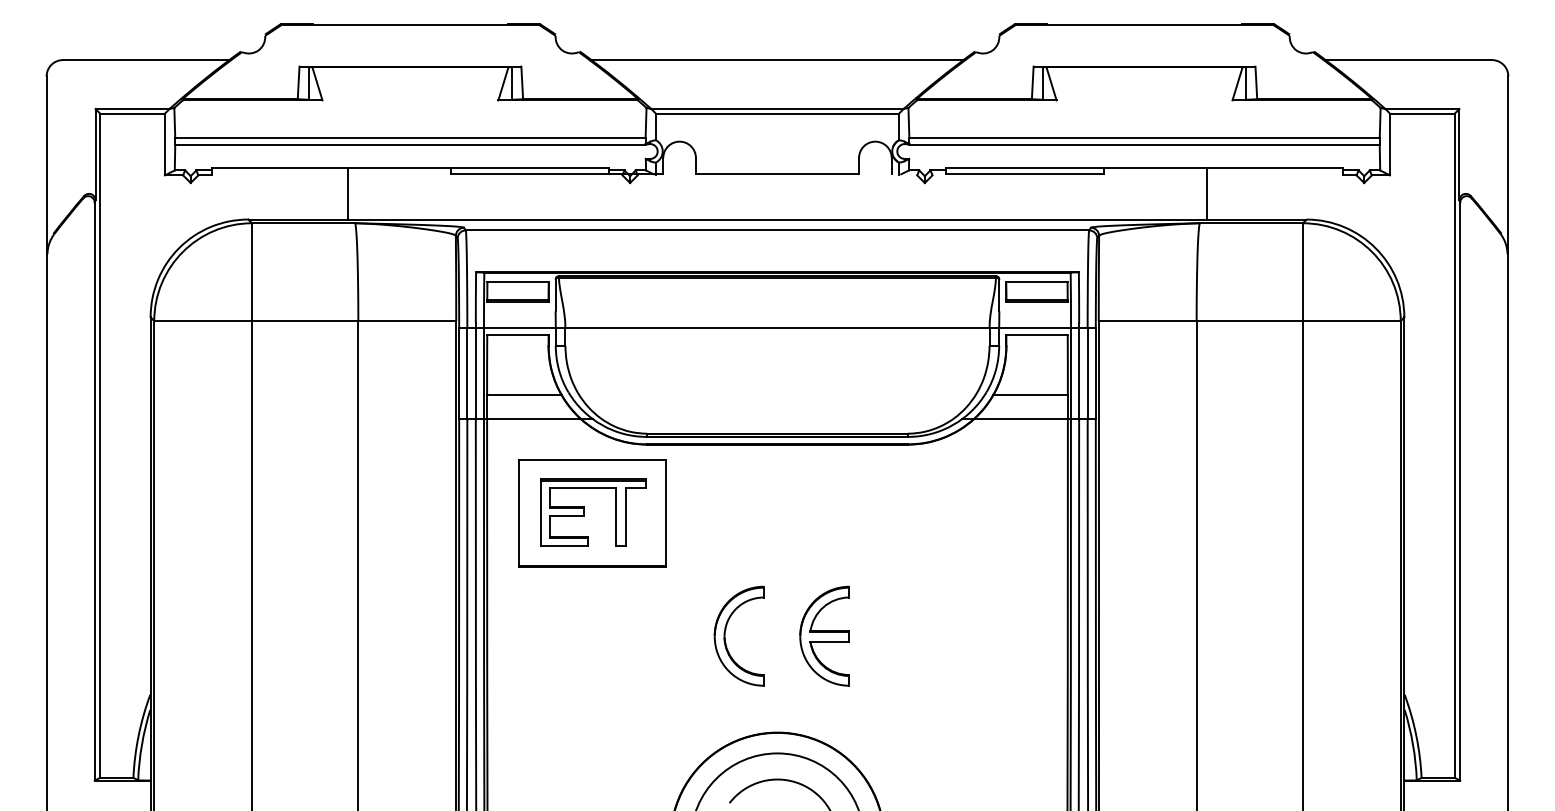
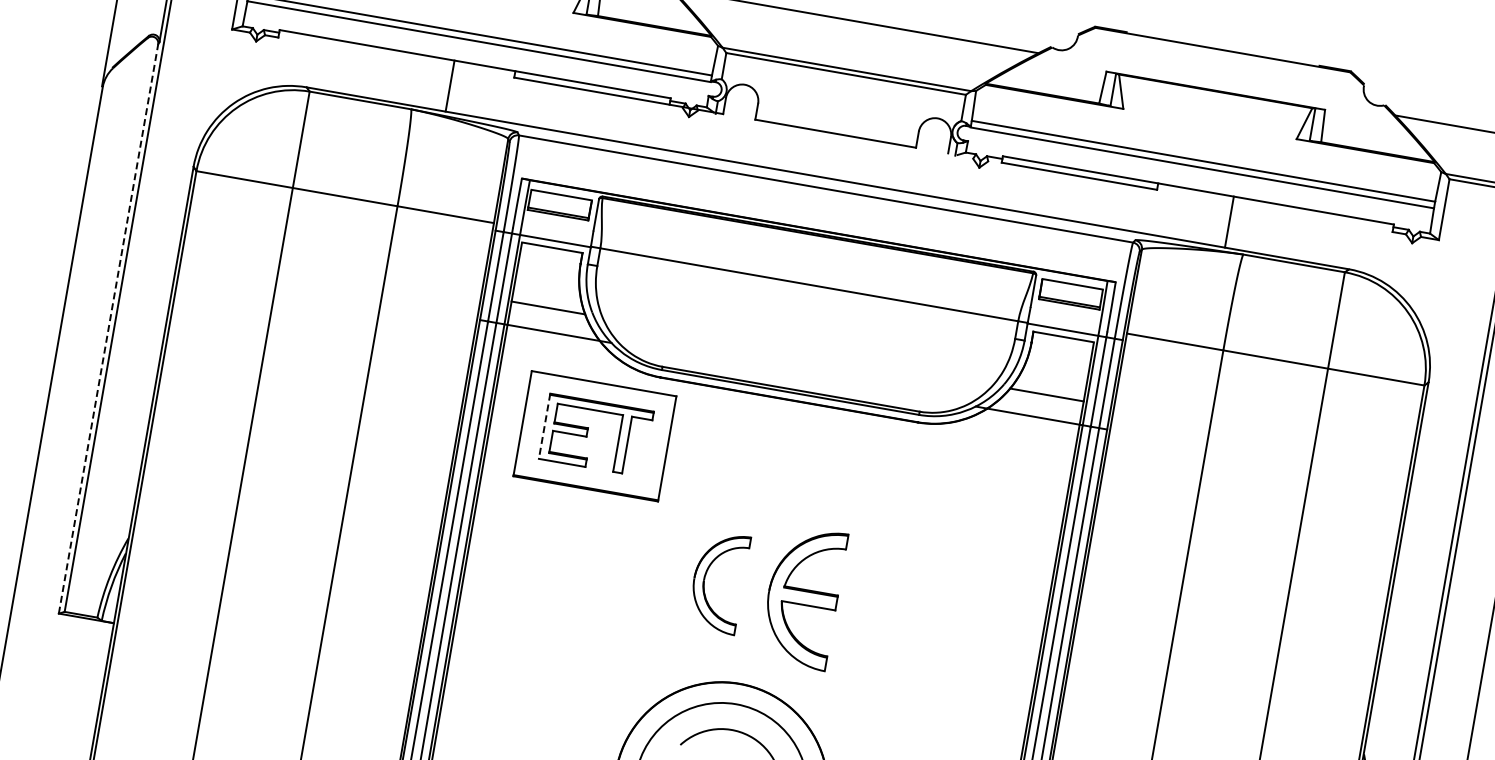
line: (348, 193) -> (450, 85), moved
line: (1206, 193) -> (1229, 221), moved
line: (94, 491) -> (108, 328), solid -> dashed
line: (541, 513) -> (544, 427), solid -> dashed
part: (824, 635) -> (802, 596), size x1.4

